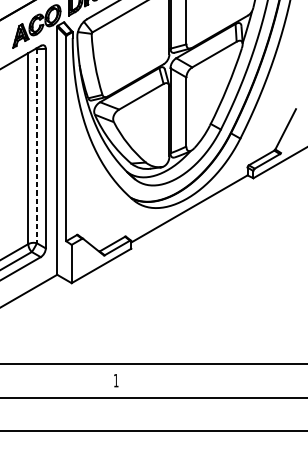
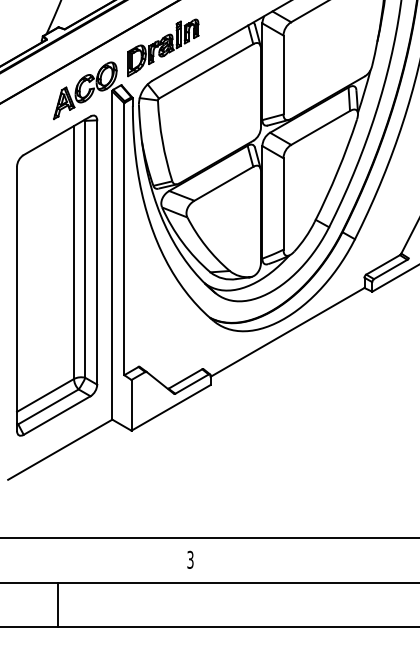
line: (36, 146) -> (85, 249), dashed -> solid
text: (116, 380) -> (190, 559), 1 -> 3
line: (15, 414) -> (57, 604), added

